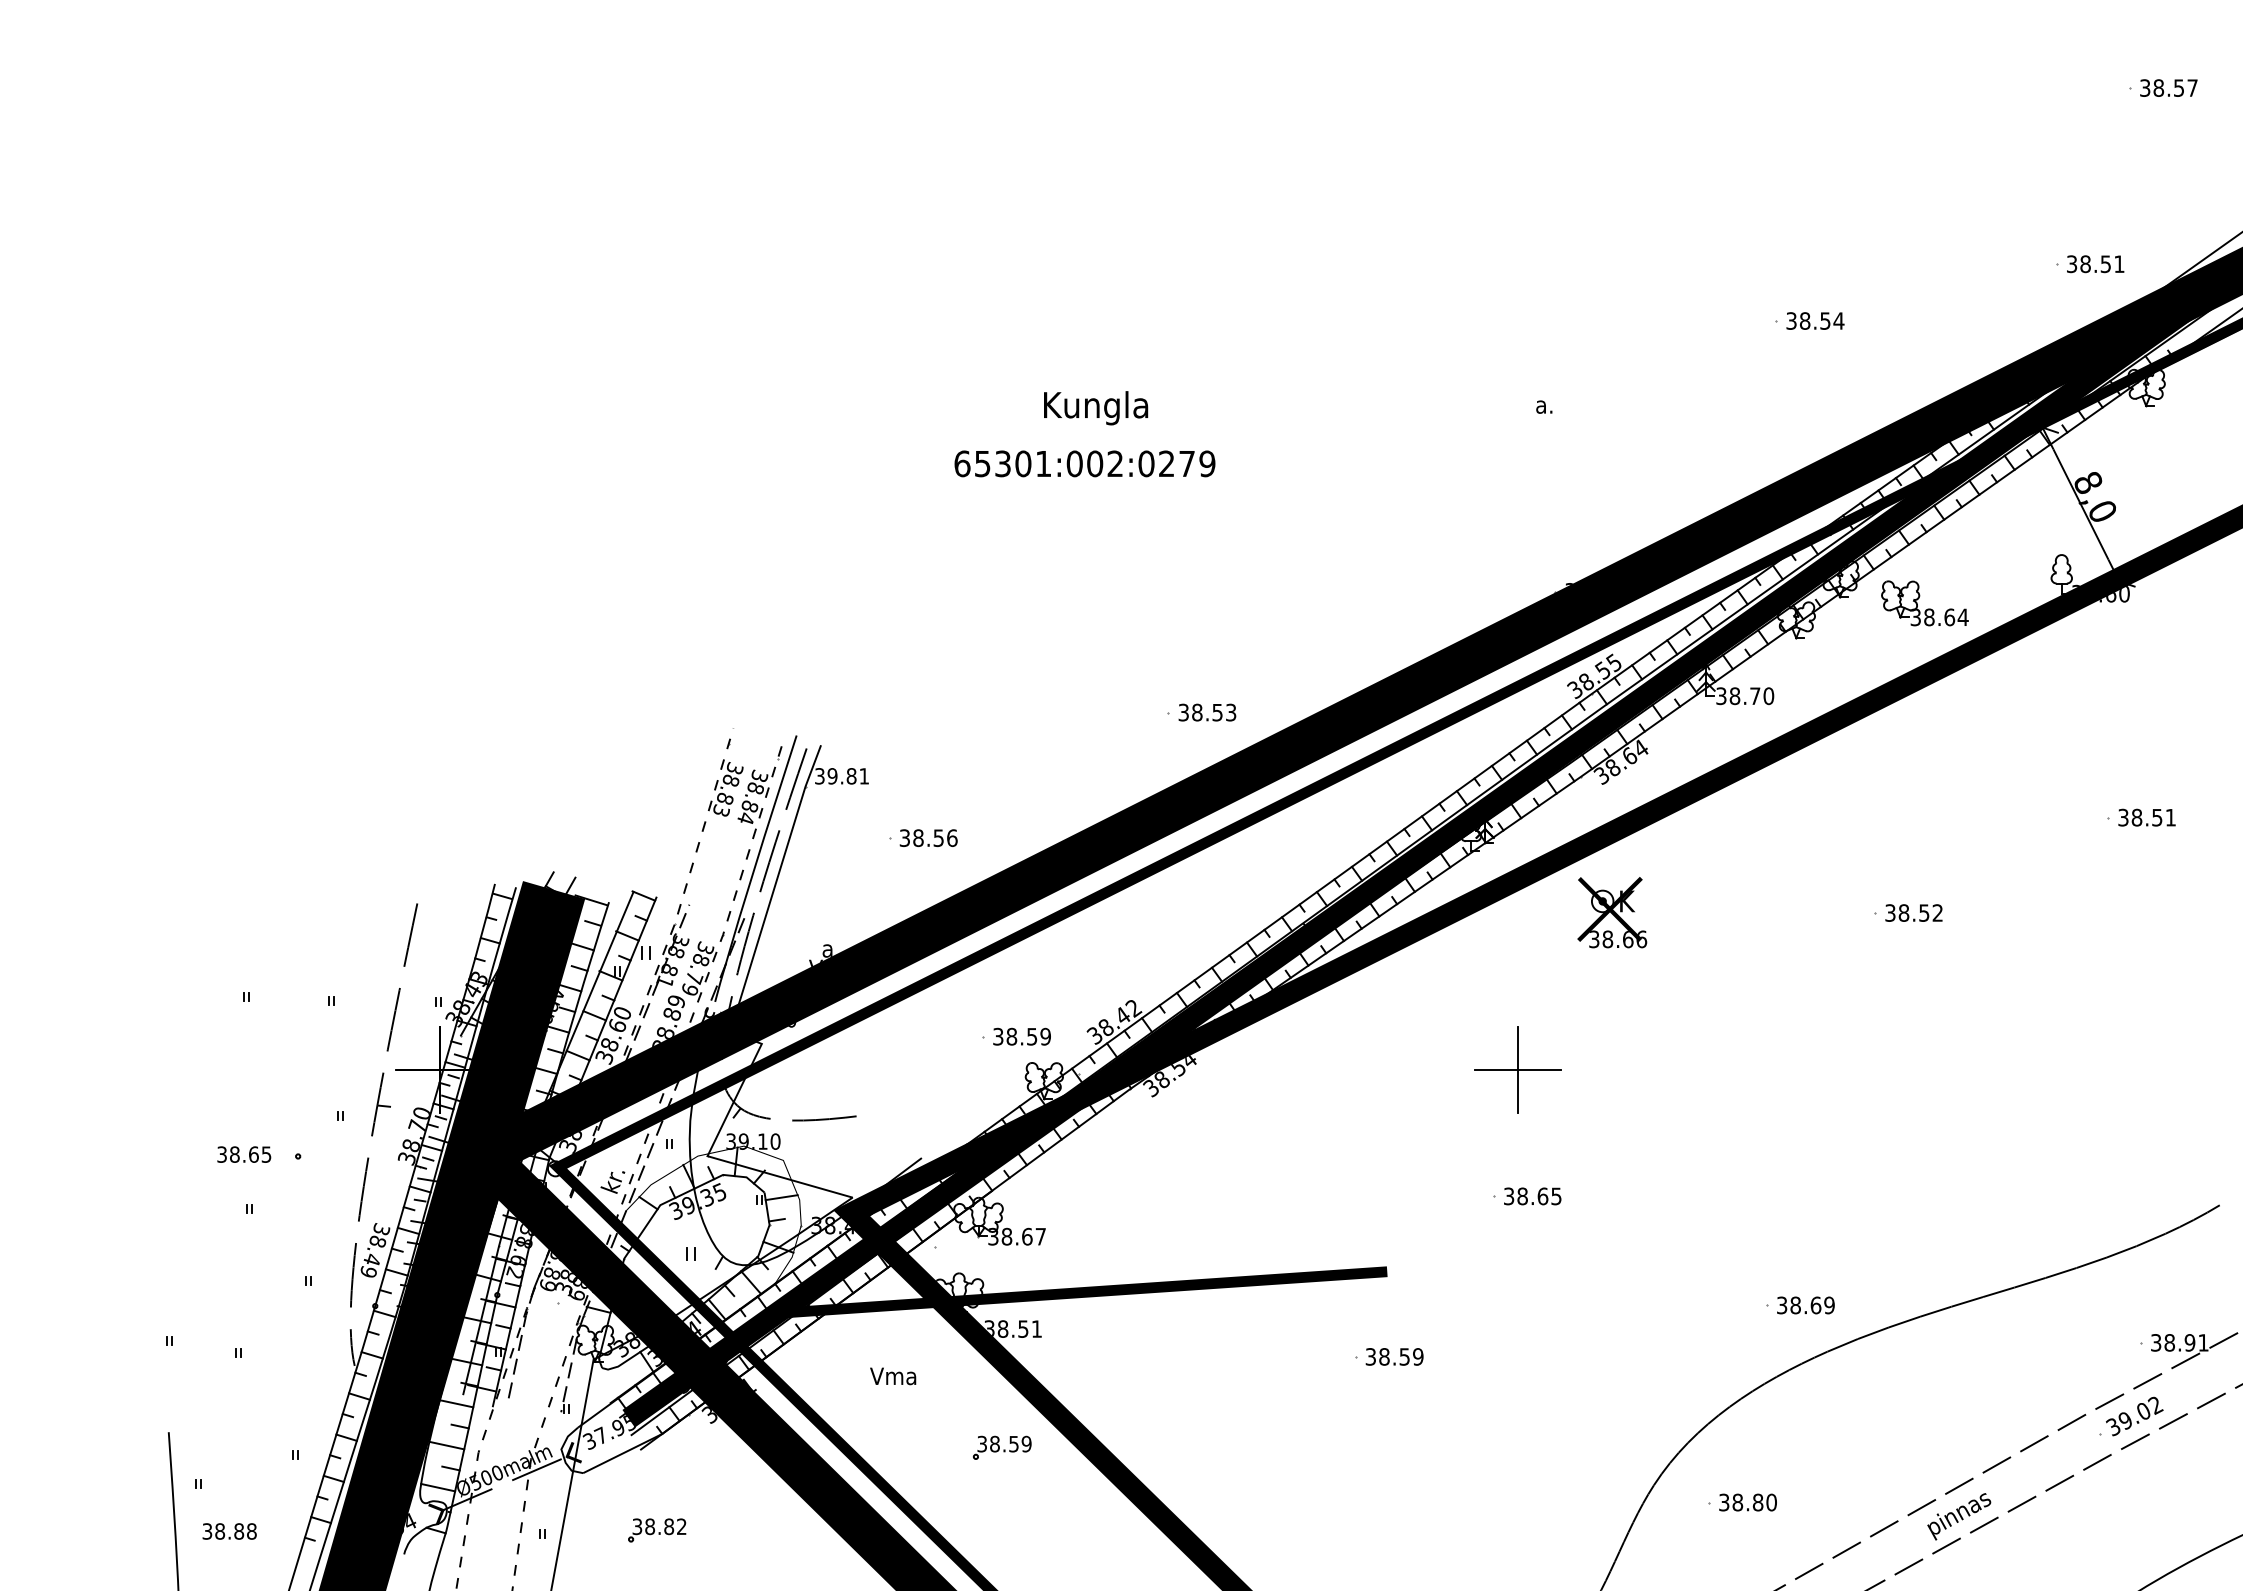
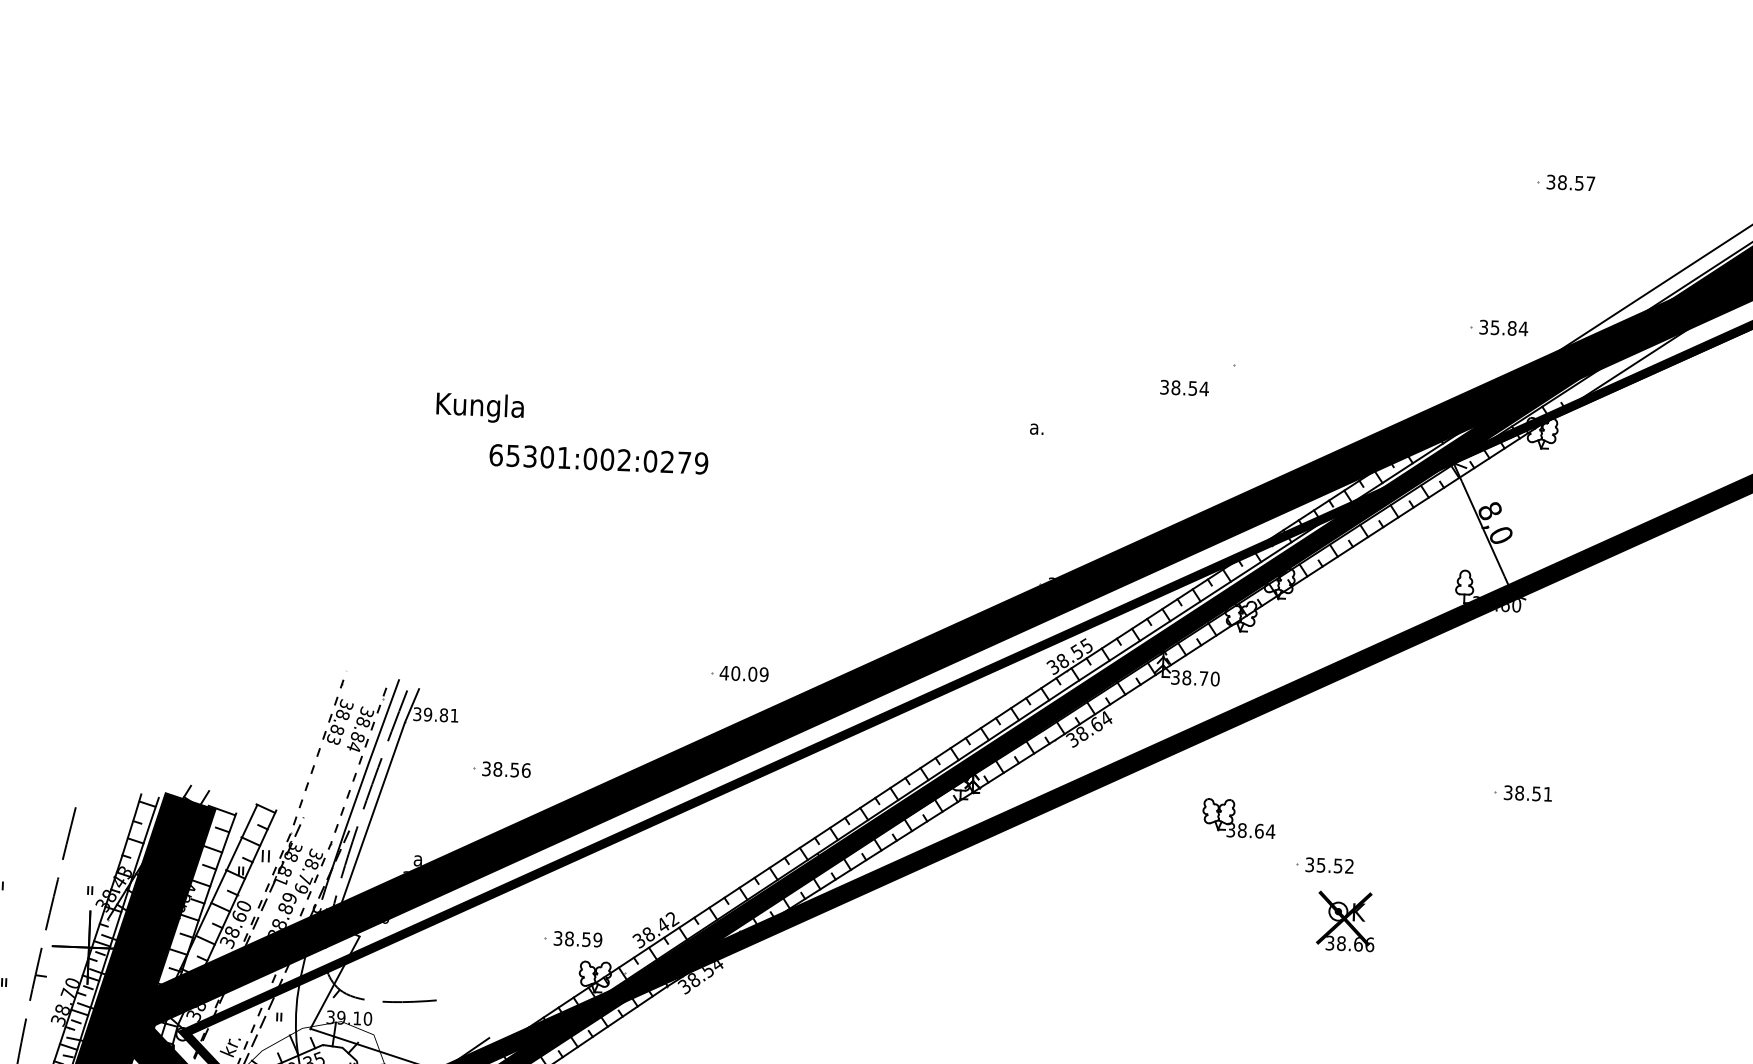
text: (2102, 264) -> (1509, 328), 38.51 -> 35.84
text: (1815, 320) -> (1184, 387), moved
text: (1096, 408) -> (480, 408), moved
text: (1084, 463) -> (598, 458), moved
part: (1924, 603) -> (1238, 818), moved
text: (1207, 712) -> (744, 673), 38.53 -> 40.09
part: (1612, 912) -> (1346, 921), moved
text: (1903, 912) -> (1320, 864), 38.52 -> 35.52
text: (815, 962) -> (407, 870), Vma -> a.
part: (1517, 1069) -> (992, 983), removed

